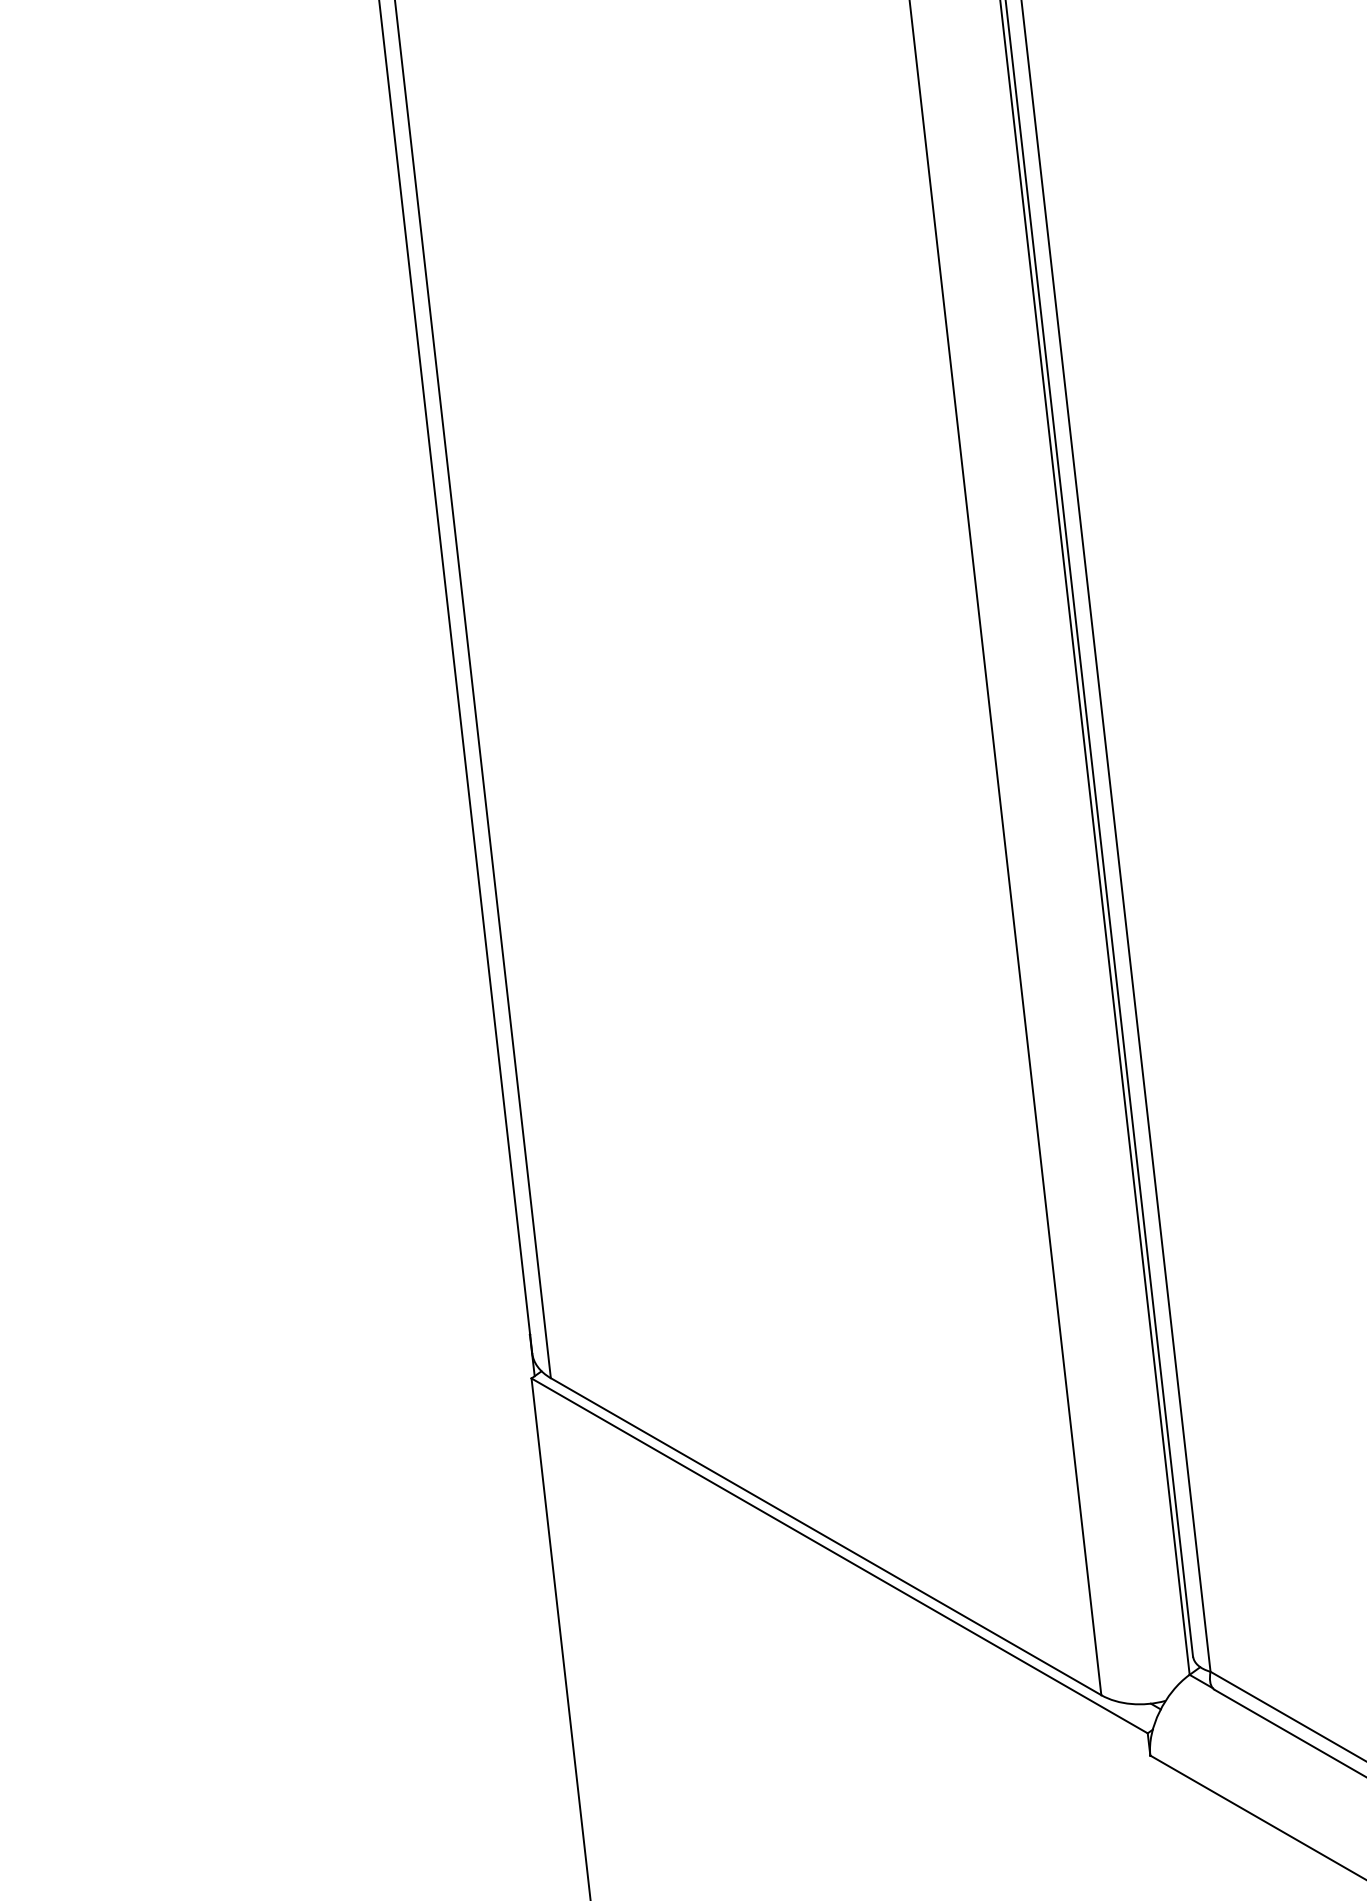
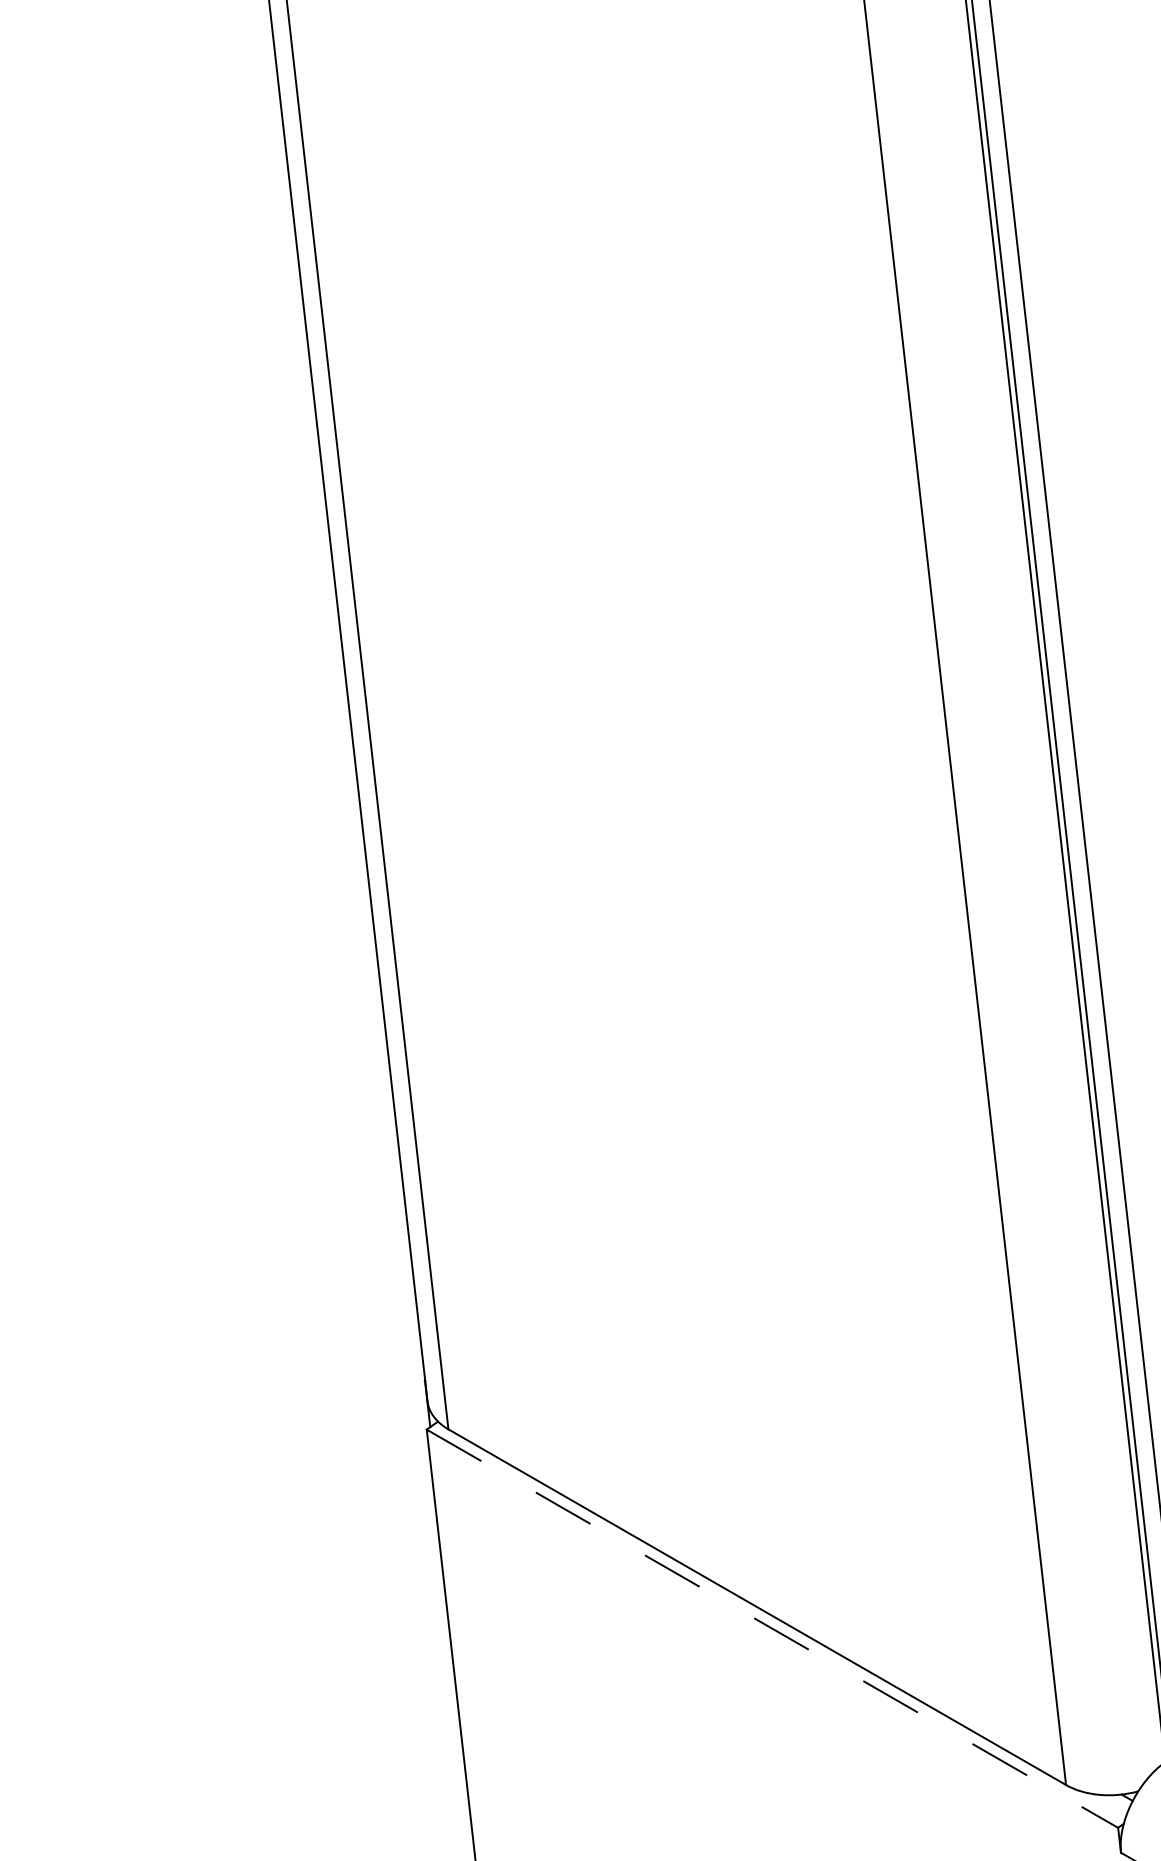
line: (839, 1555) -> (772, 1628), solid -> dashed

